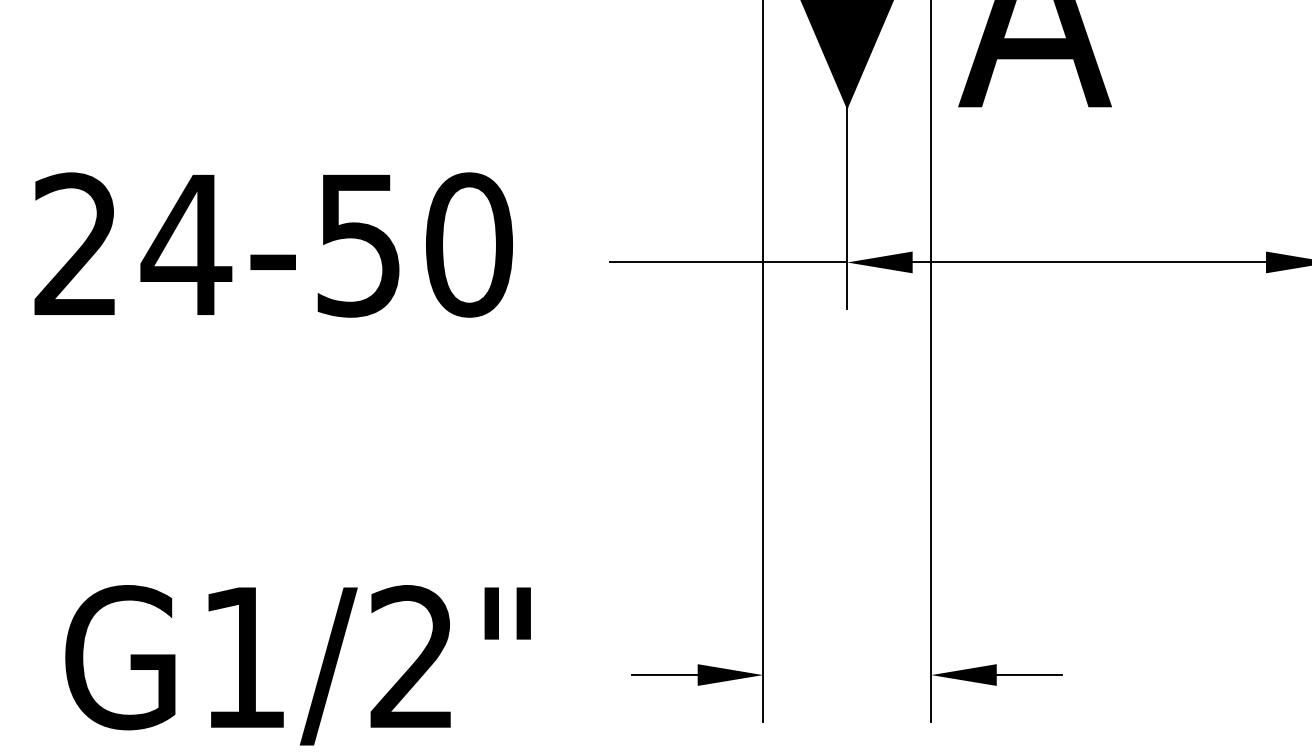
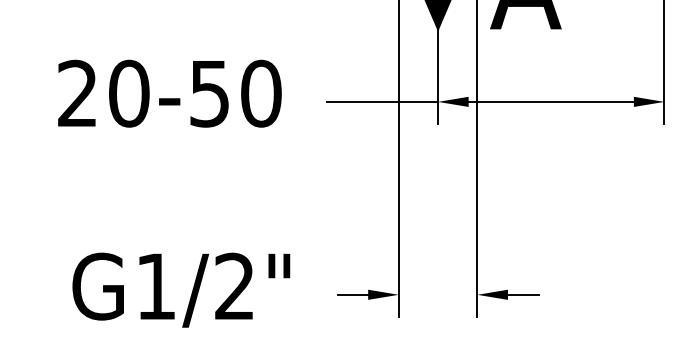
text: (185, 244) -> (128, 93), 24-50 -> 20-50

